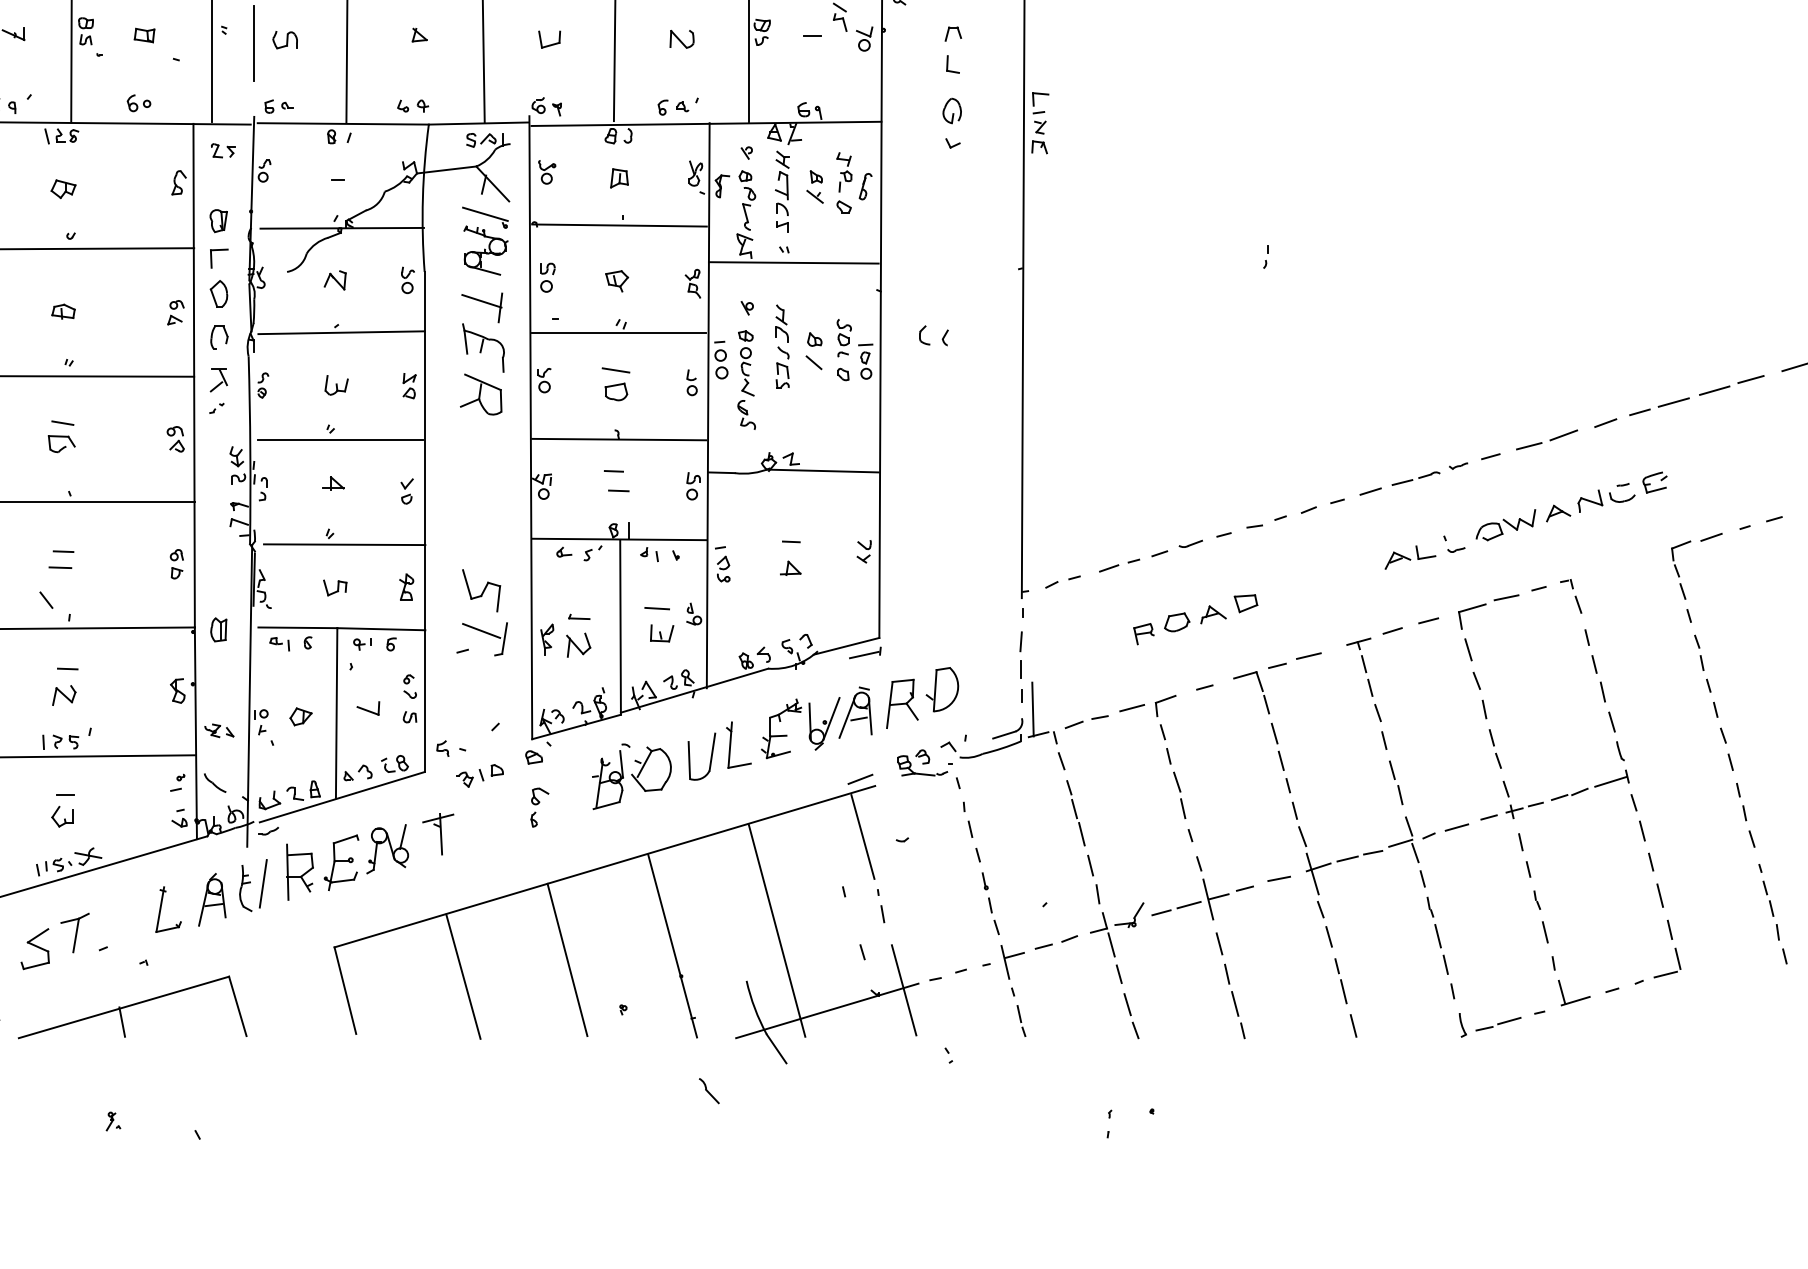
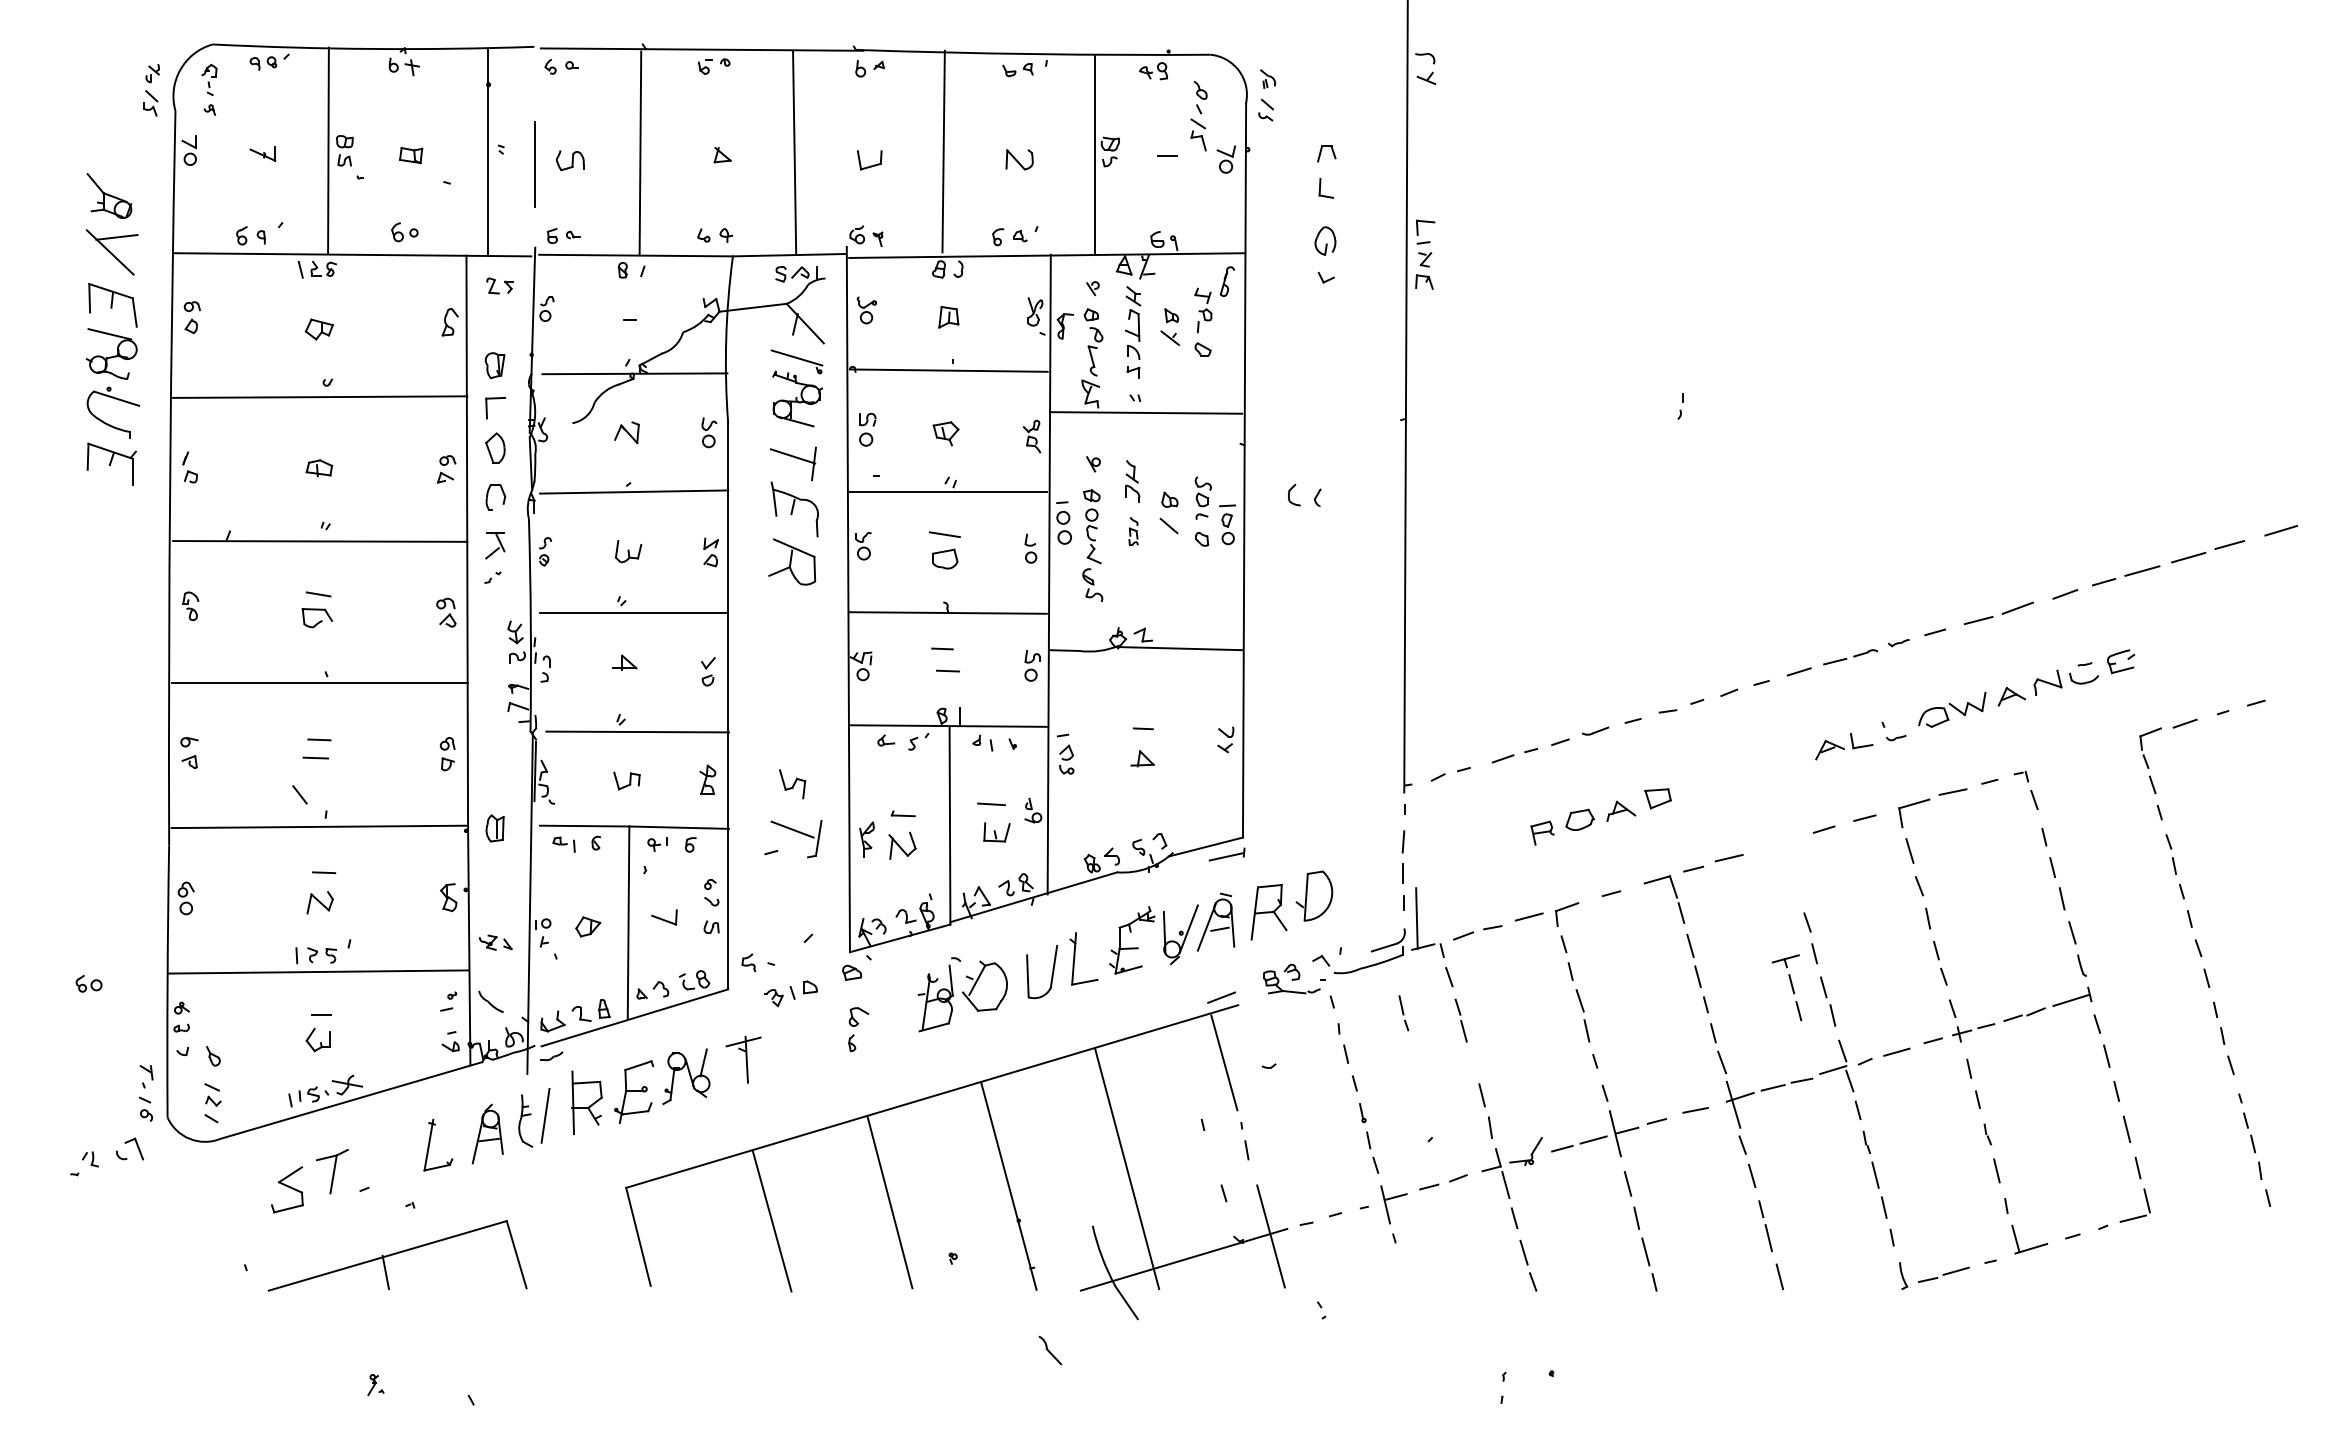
part: (864, 186) -> (1226, 281), moved
part: (782, 367) -> (1133, 531), size x0.6
part: (481, 591) -> (792, 784), size x0.6
part: (1359, 667) -> (1786, 987), moved
line: (1082, 833) -> (1472, 1059), removed
part: (1021, 1021) -> (1403, 1013), moved

